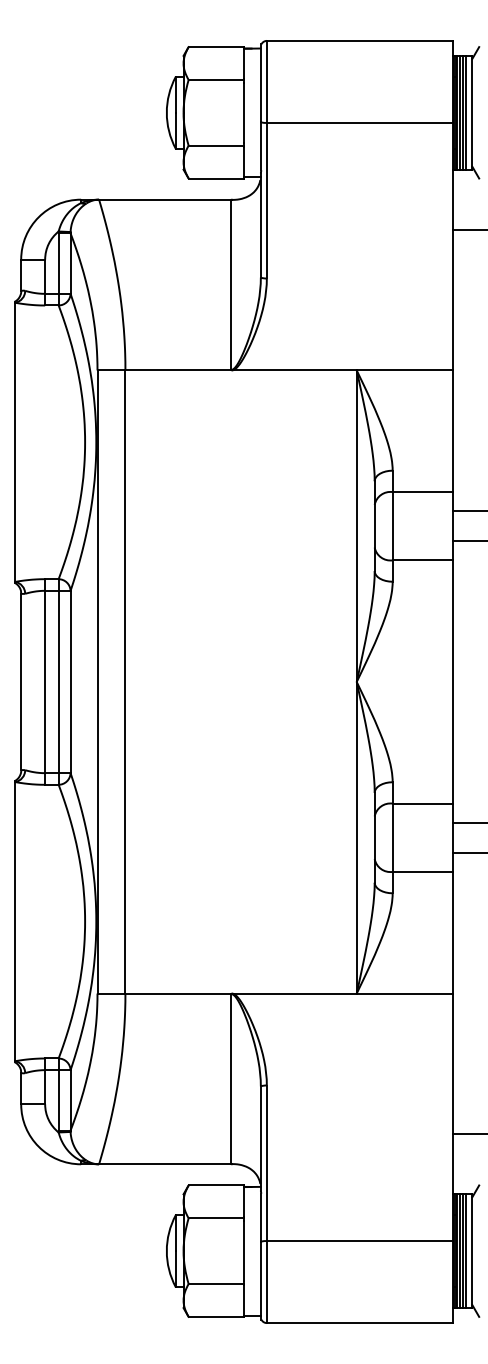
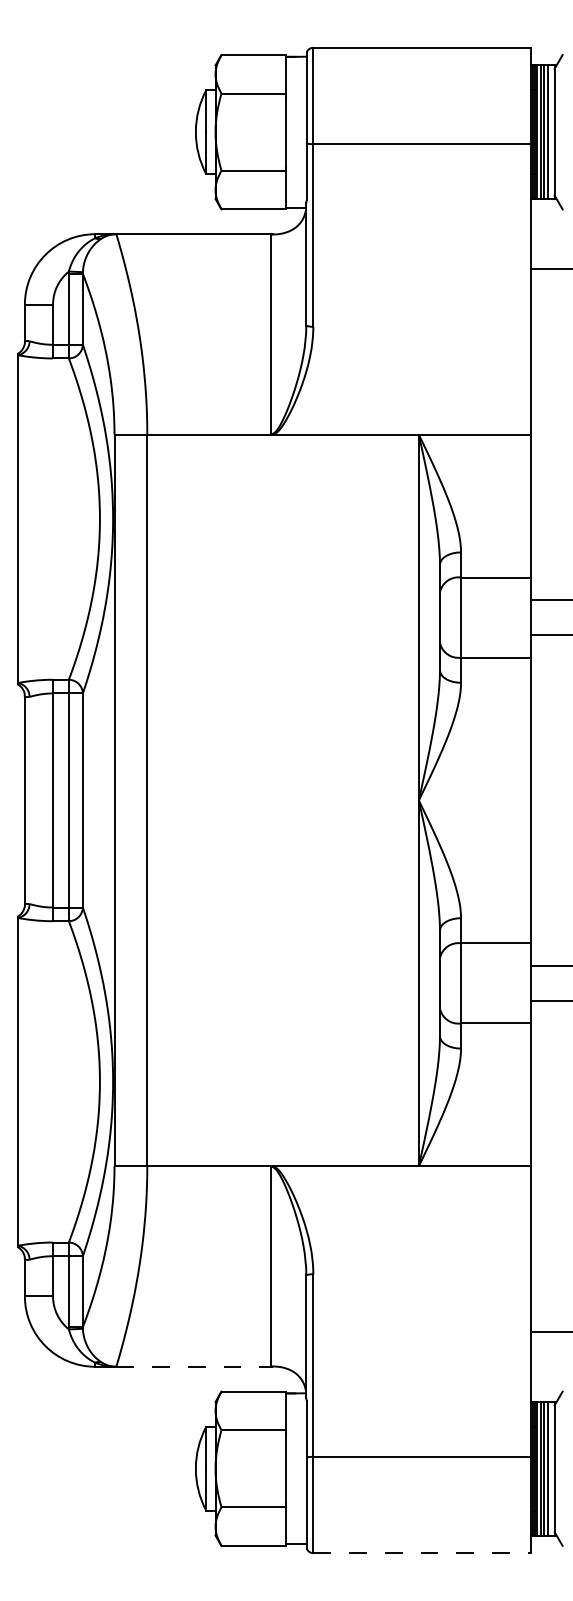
line: (165, 1164) -> (194, 1367), solid -> dashed
line: (359, 1323) -> (422, 1553), solid -> dashed

